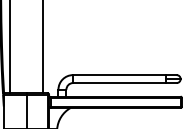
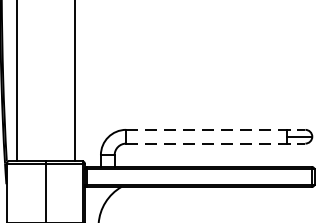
line: (124, 75) -> (215, 130), solid -> dashed
line: (124, 83) -> (215, 144), solid -> dashed

